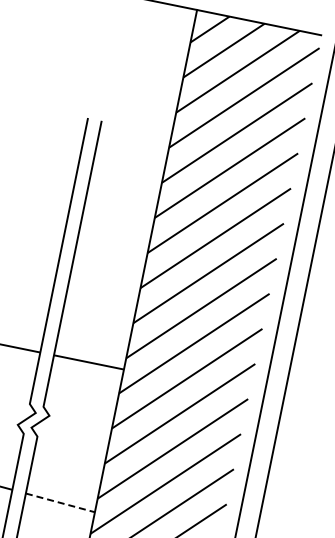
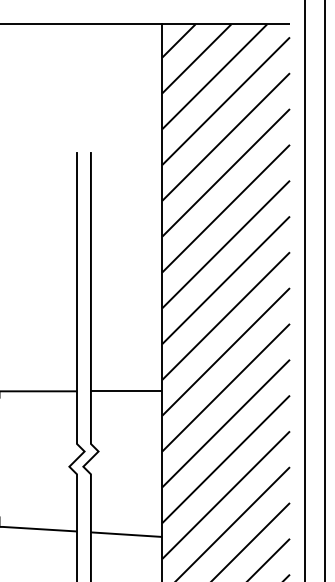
line: (60, 502) -> (126, 534), dashed -> solid

